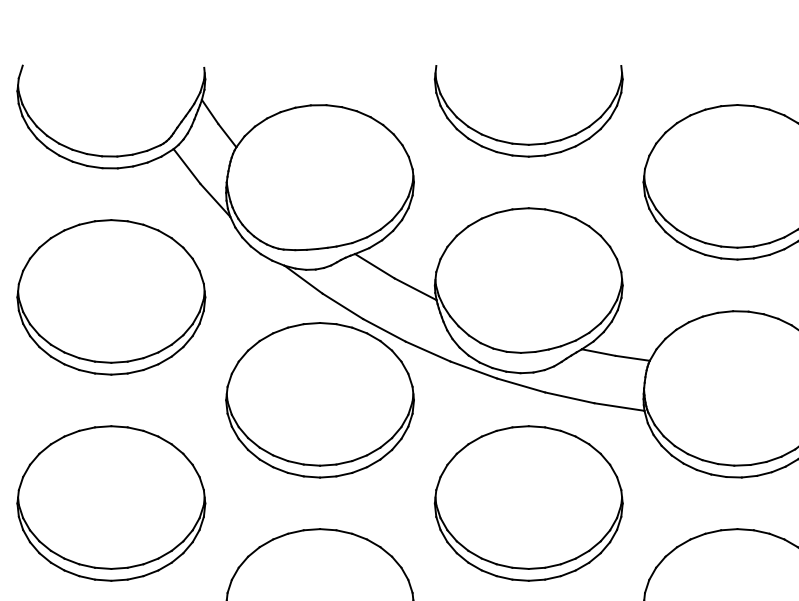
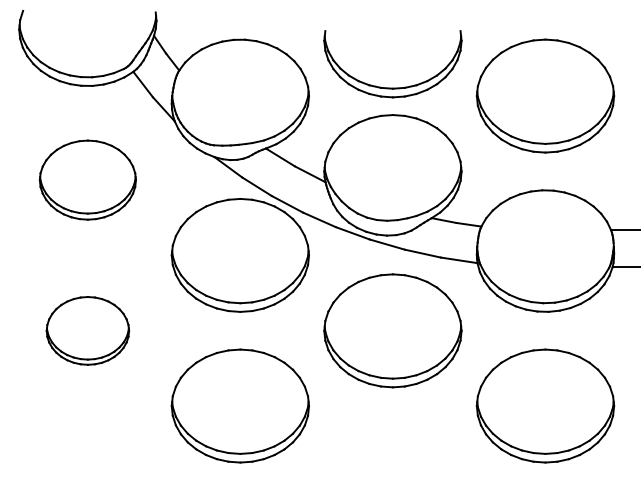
part: (528, 143) -> (392, 87), moved
part: (110, 296) -> (87, 179), size x0.7
part: (110, 503) -> (87, 330), size x0.6

